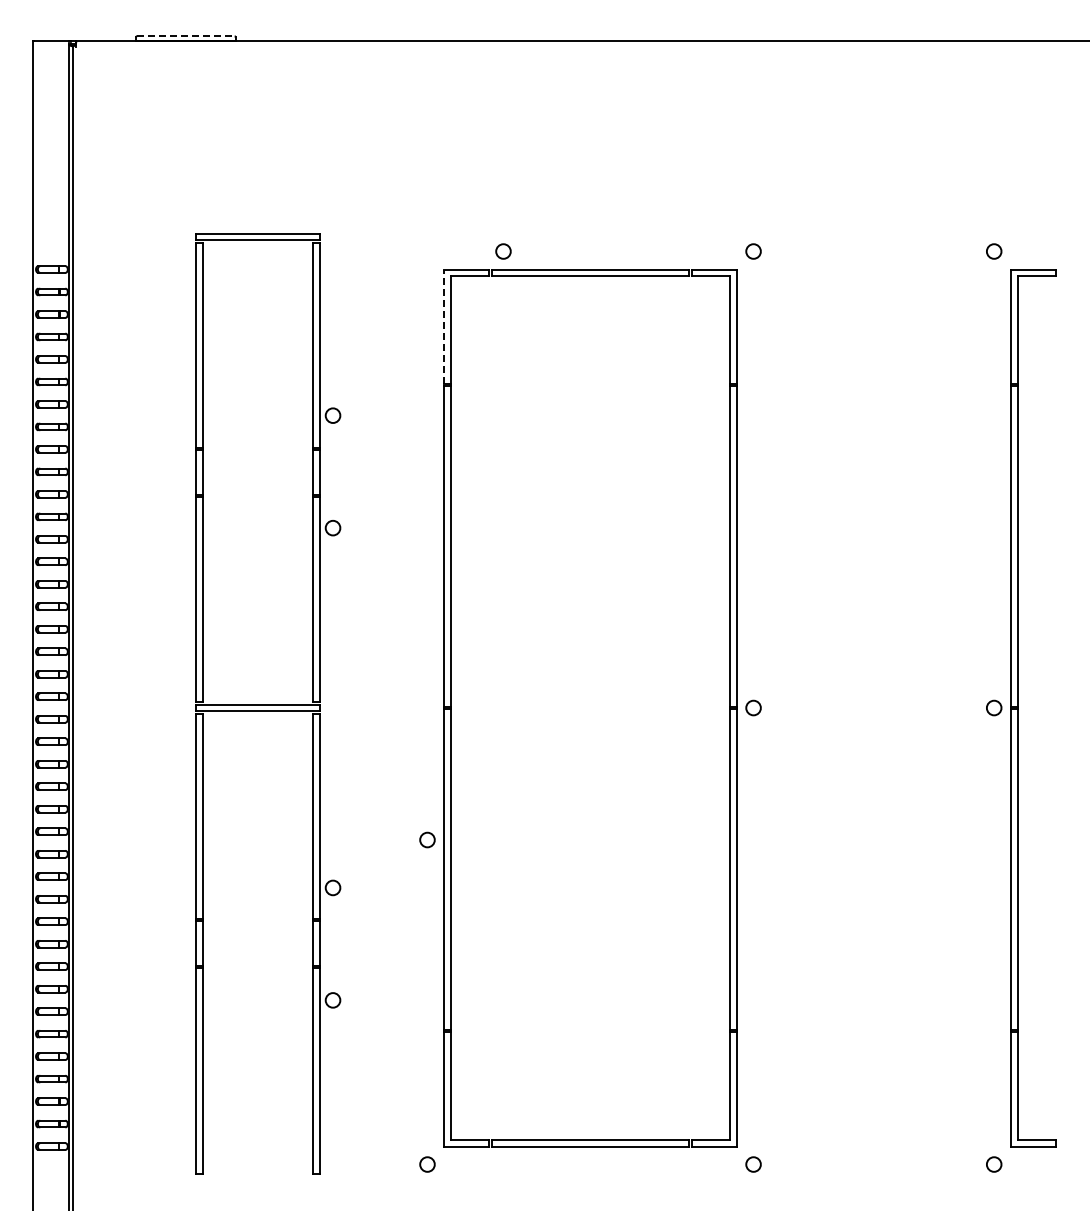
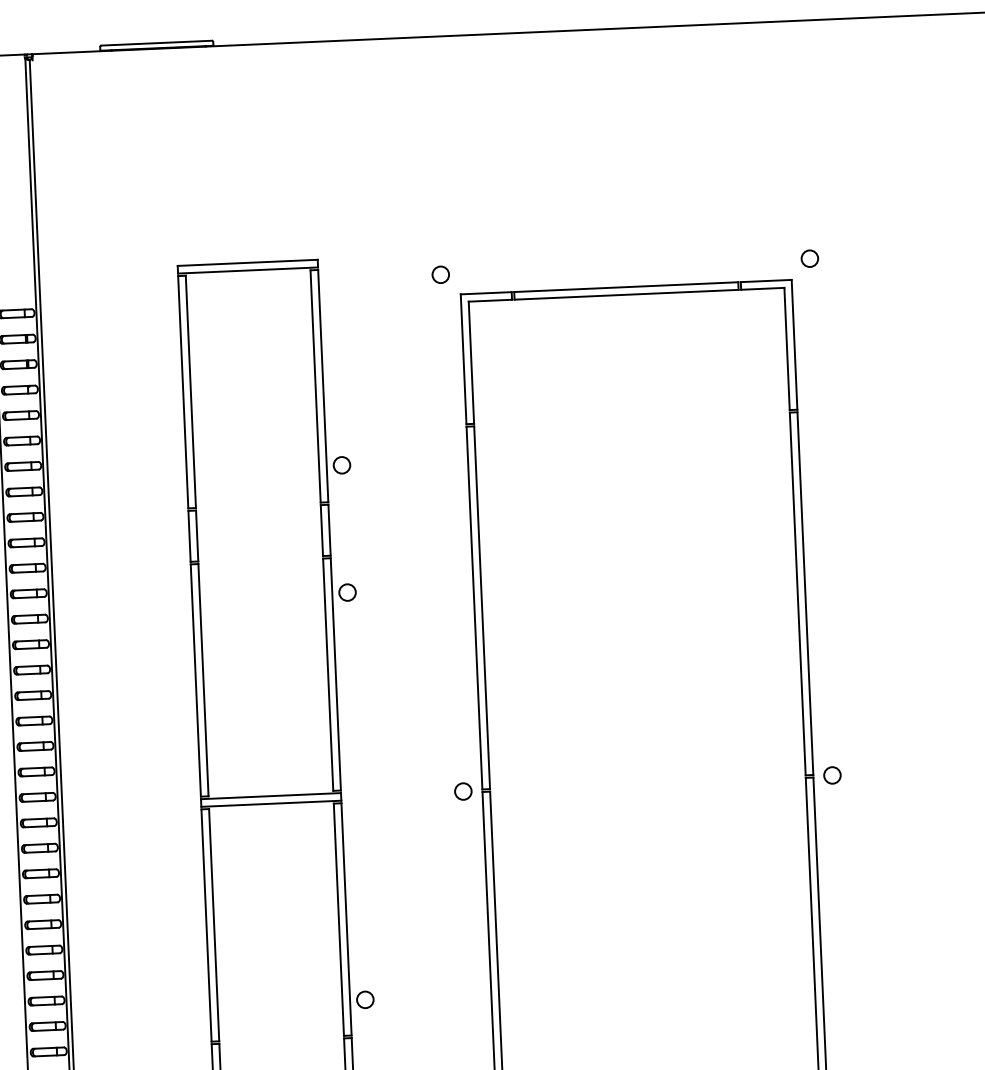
line: (185, 36) -> (156, 43), dashed -> solid
circle: (503, 251) -> (440, 274), moved
line: (444, 326) -> (463, 358), dashed -> solid
circle: (427, 839) -> (463, 790), moved

